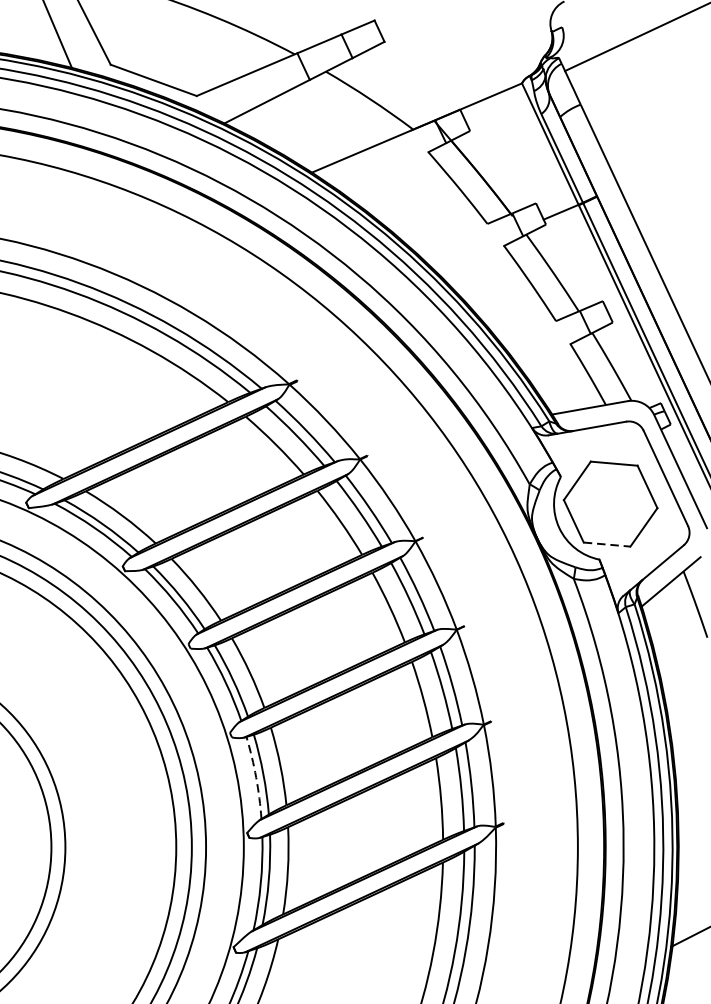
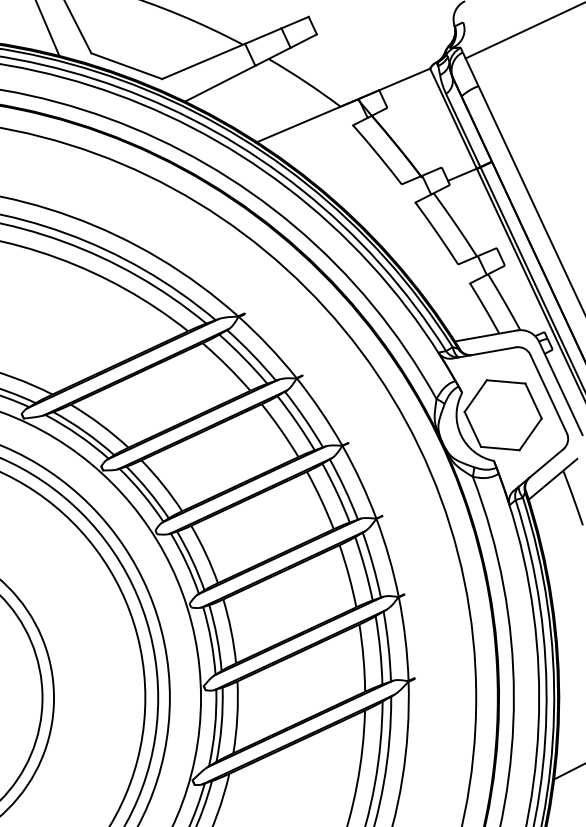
line: (607, 544) -> (500, 448), dashed -> solid
arc: (256, 777) -> (211, 640), dashed -> solid

